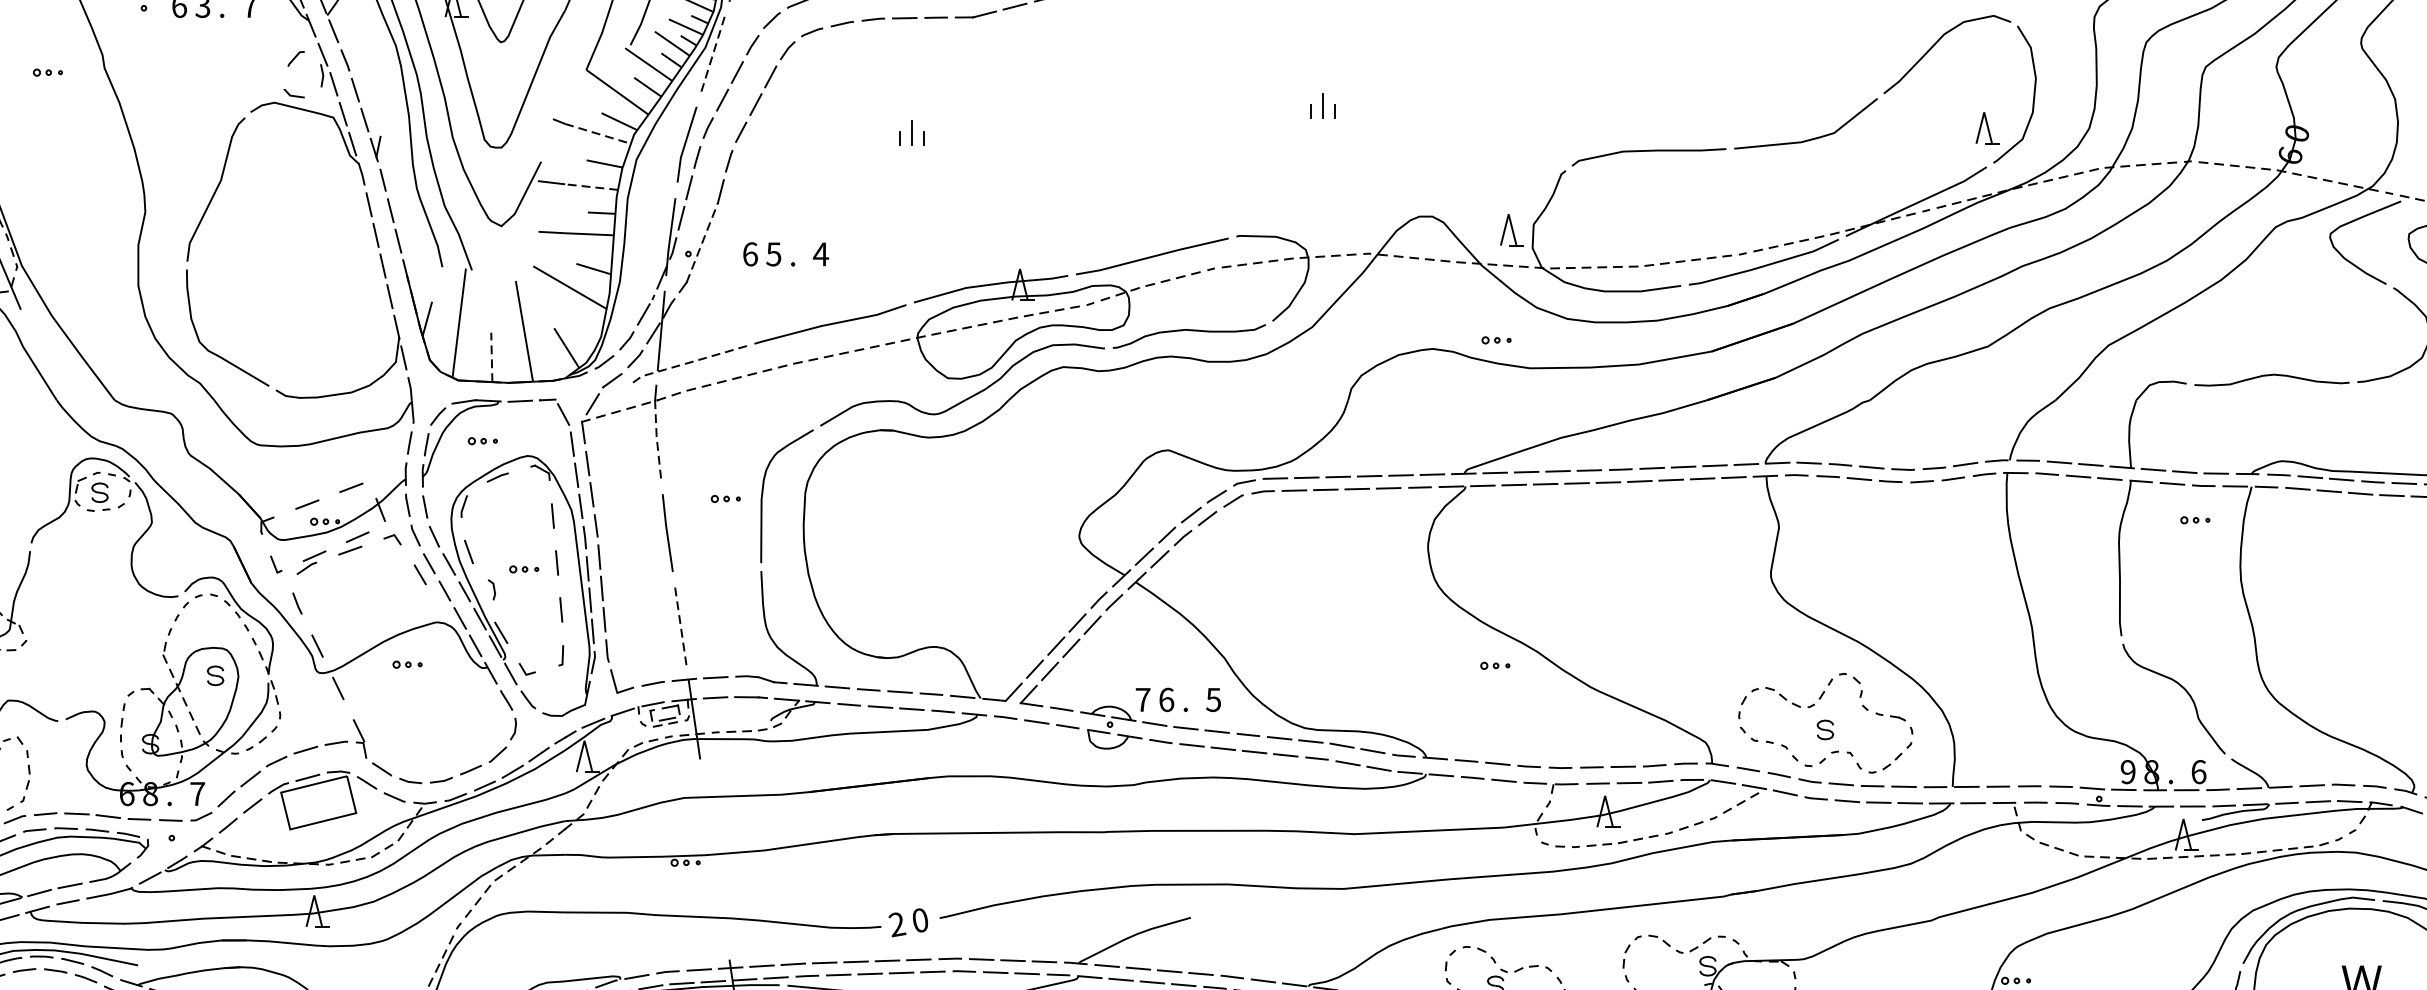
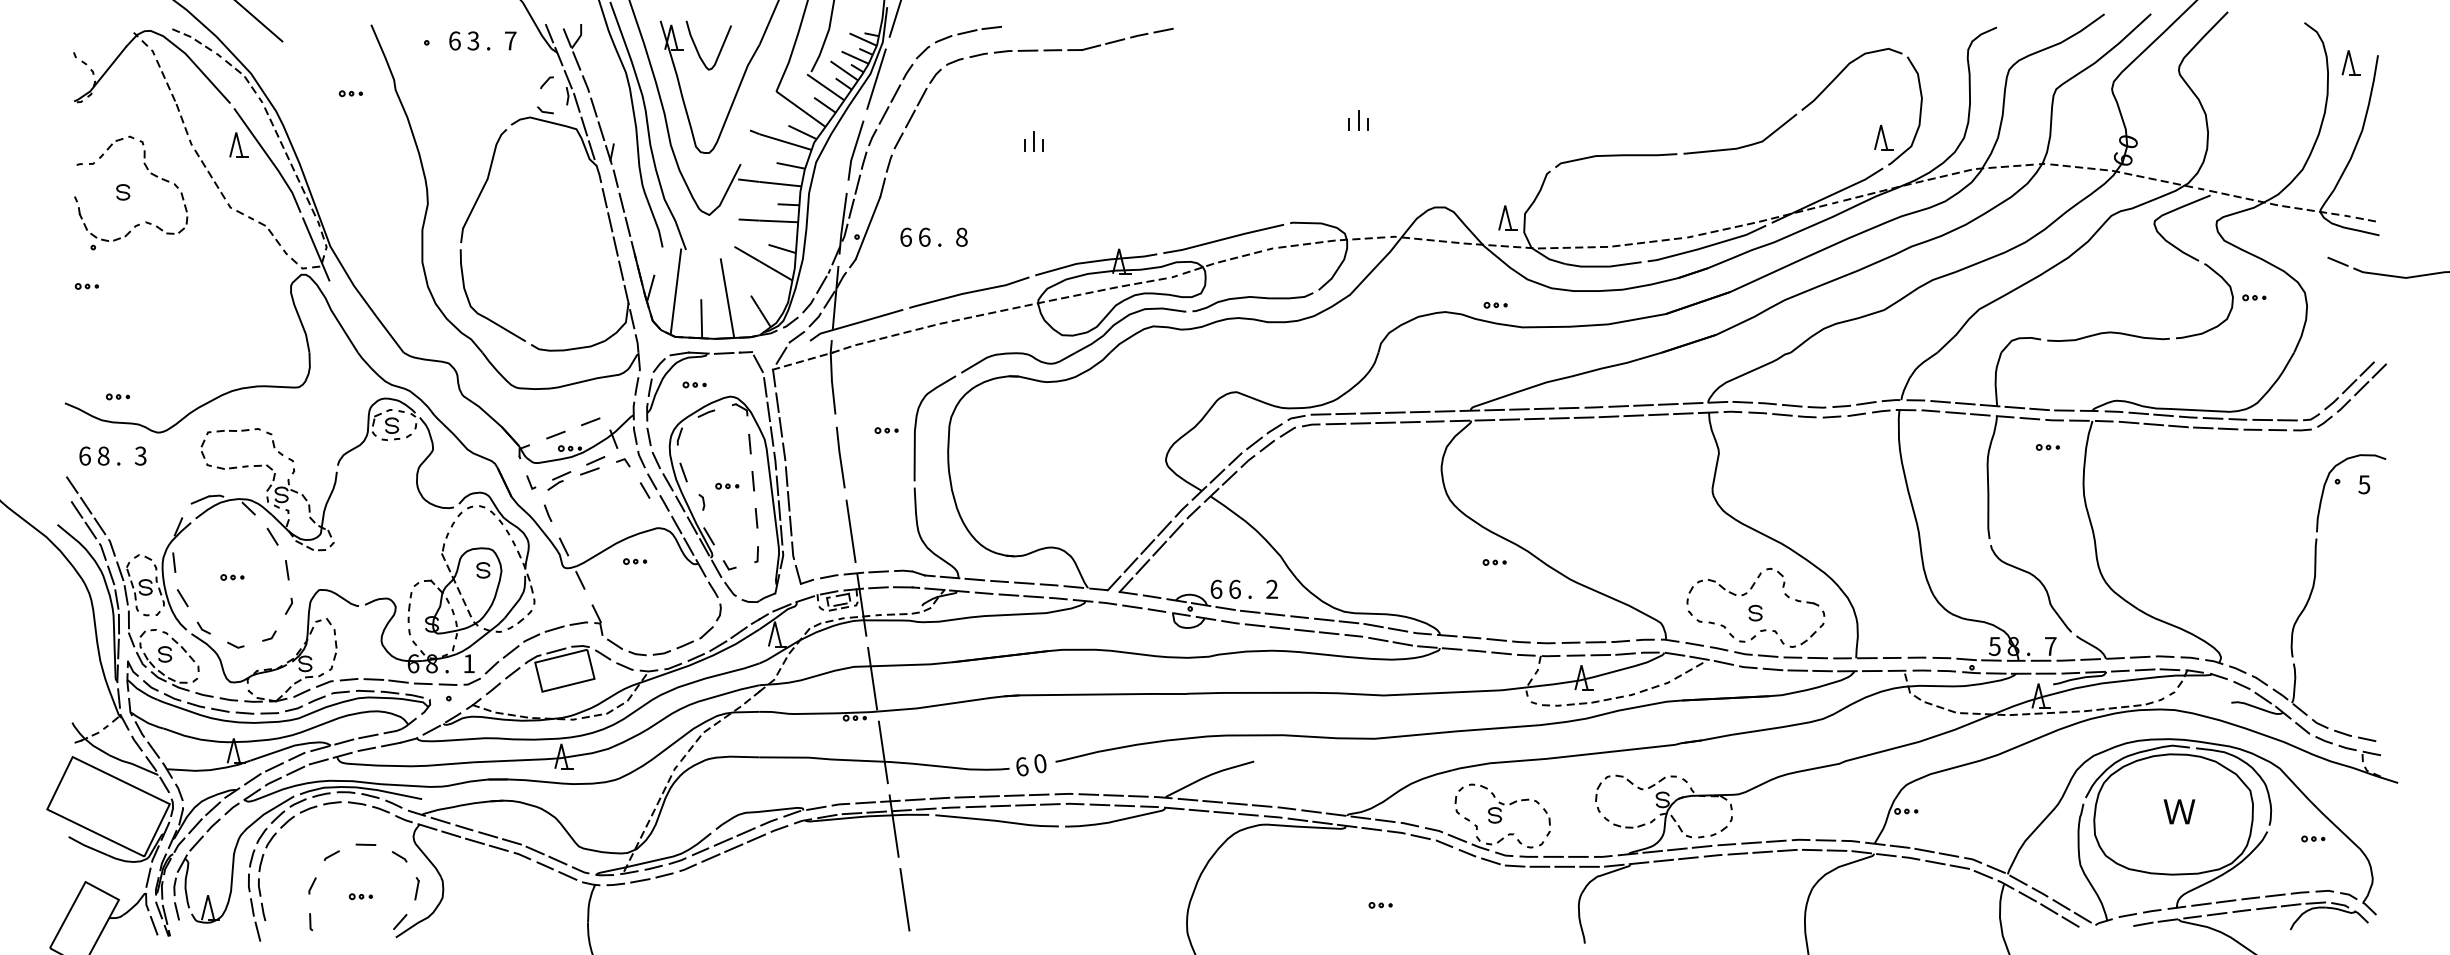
line: (713, 54) -> (876, 79), dashed -> solid
line: (599, 134) -> (786, 142), dashed -> solid
line: (591, 187) -> (780, 184), dashed -> solid
line: (702, 243) -> (868, 228), dashed -> solid
text: (773, 253) -> (924, 236), 5 -> 6
text: (820, 253) -> (961, 236), 4 -> 8
line: (491, 357) -> (701, 318), dashed -> solid
line: (686, 363) -> (855, 323), dashed -> solid
line: (657, 438) -> (832, 382), dashed -> solid
line: (681, 626) -> (851, 531), dashed -> solid
text: (1143, 698) -> (1216, 588), 7 -> 6
text: (1212, 698) -> (1271, 588), 5 -> 2
text: (2127, 770) -> (1994, 645), 9 -> 5
text: (2198, 772) -> (2050, 646), 6 -> 7
text: (197, 793) -> (469, 663), 7 -> 1
line: (707, 812) -> (872, 678), added
line: (720, 906) -> (882, 752), added
text: (897, 923) -> (1022, 766), 2 -> 6

